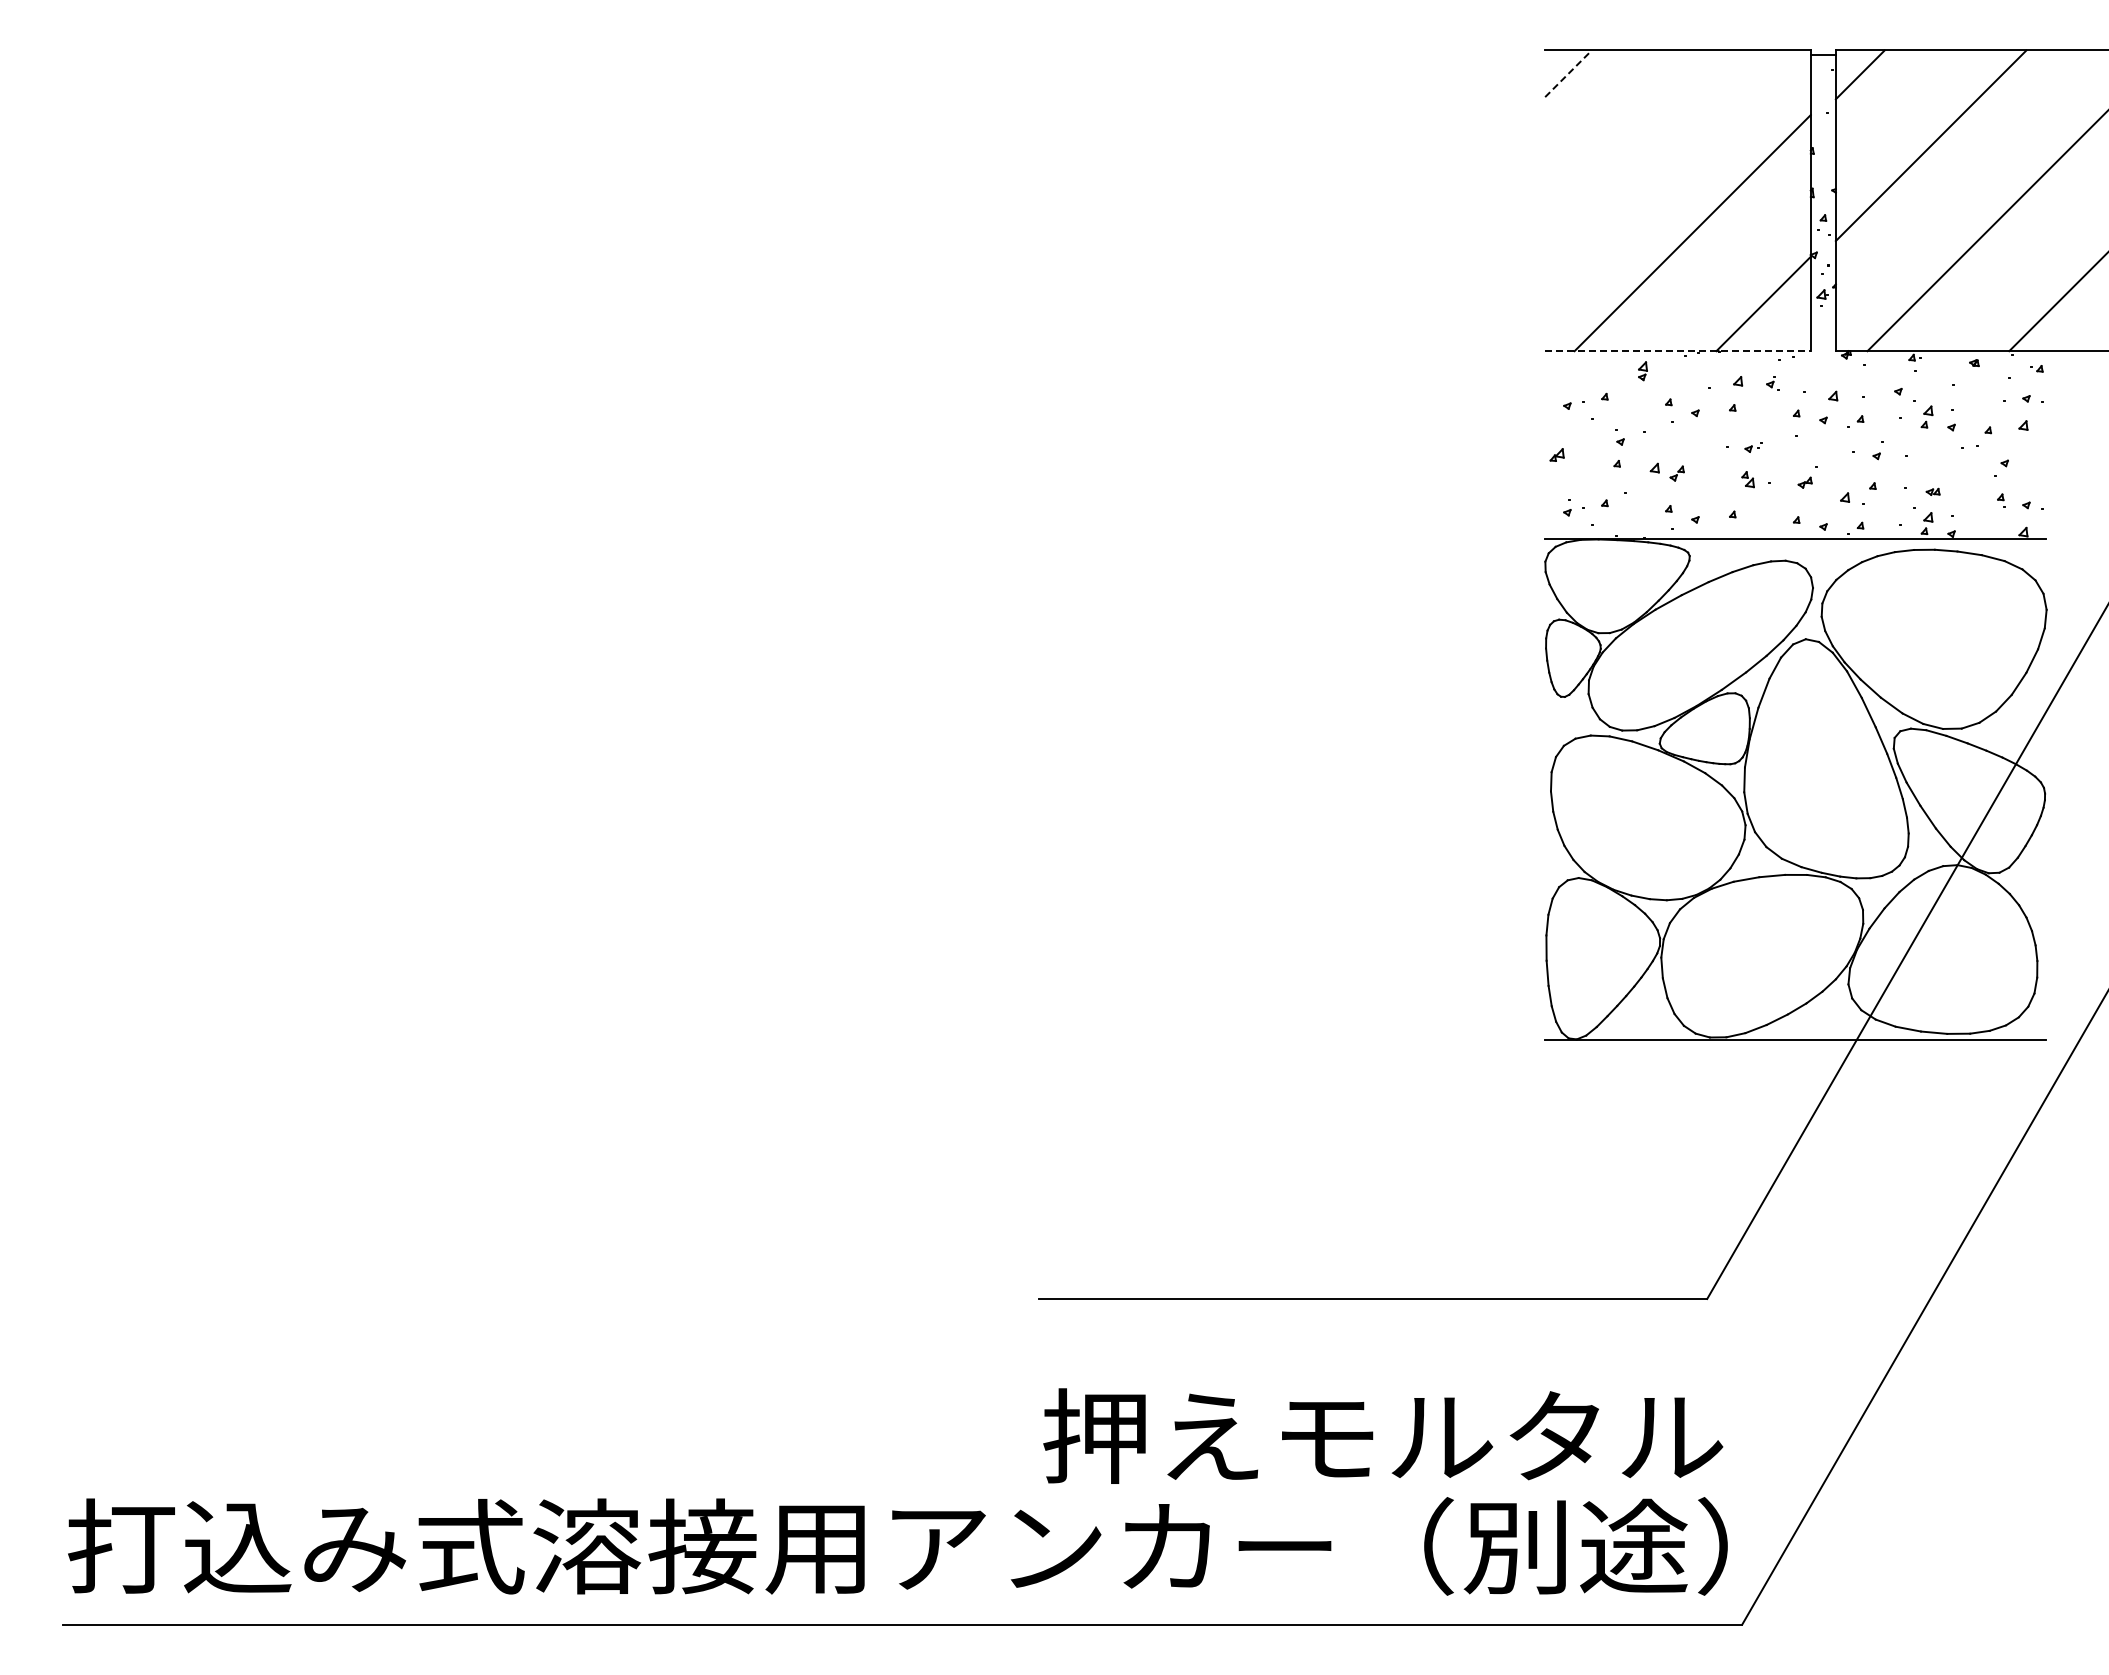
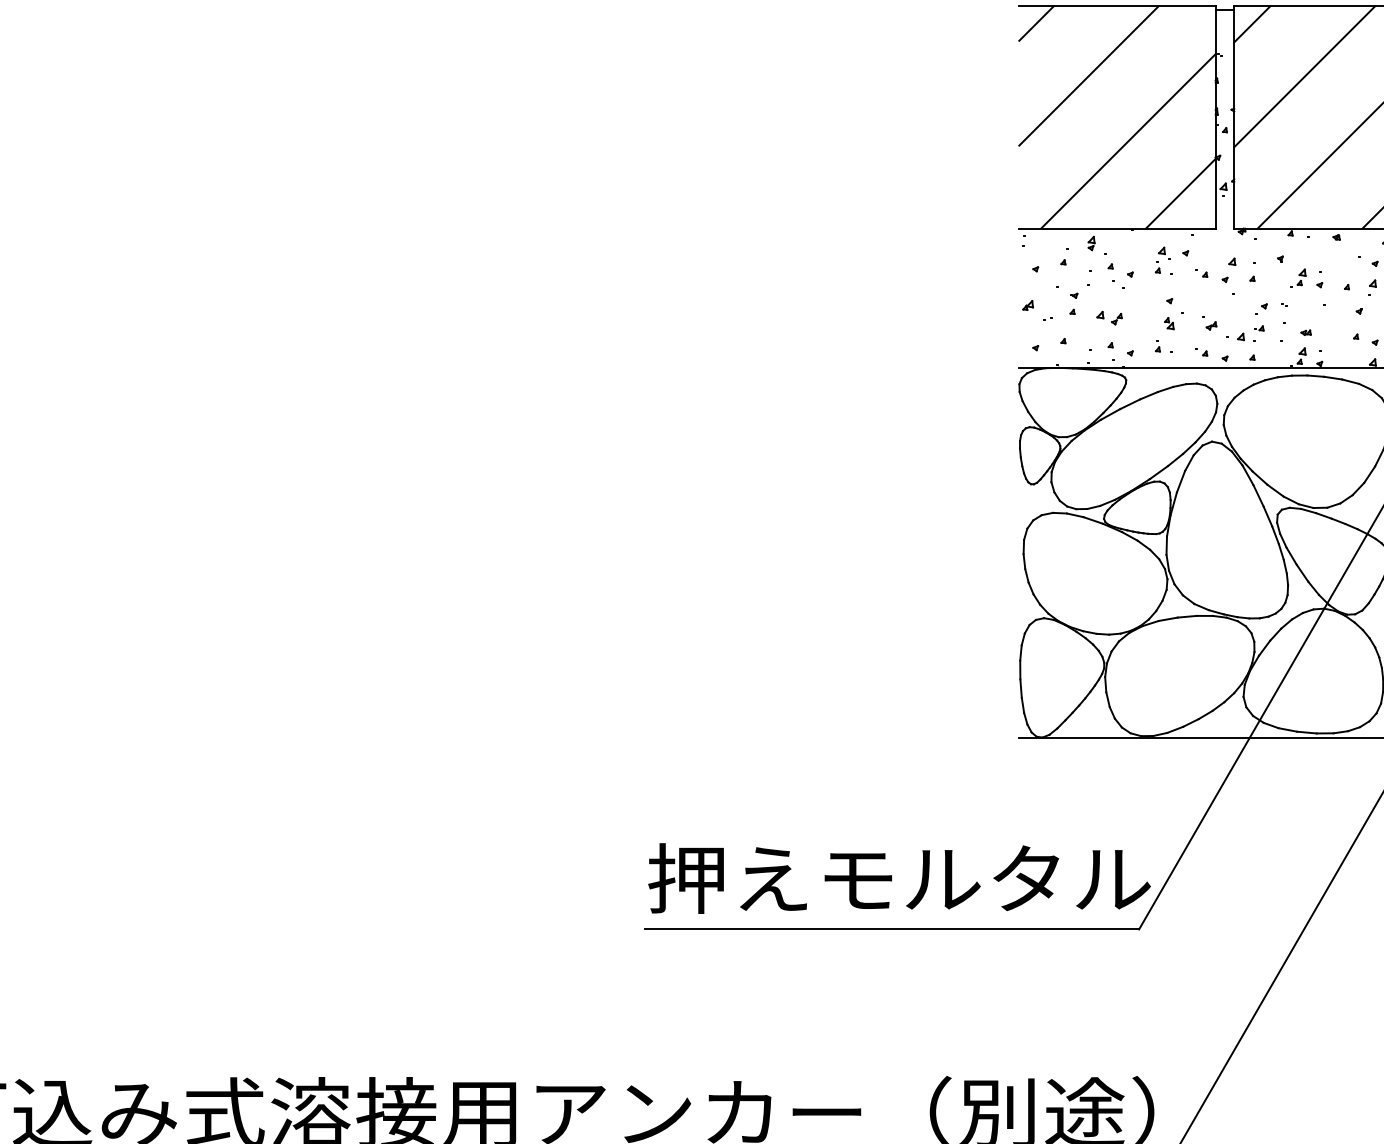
line: (1568, 73) -> (1036, 23), dashed -> solid
line: (1639, 144) -> (1089, 75), added
line: (1678, 351) -> (1117, 228), dashed -> solid
text: (1383, 1435) -> (899, 878), moved

